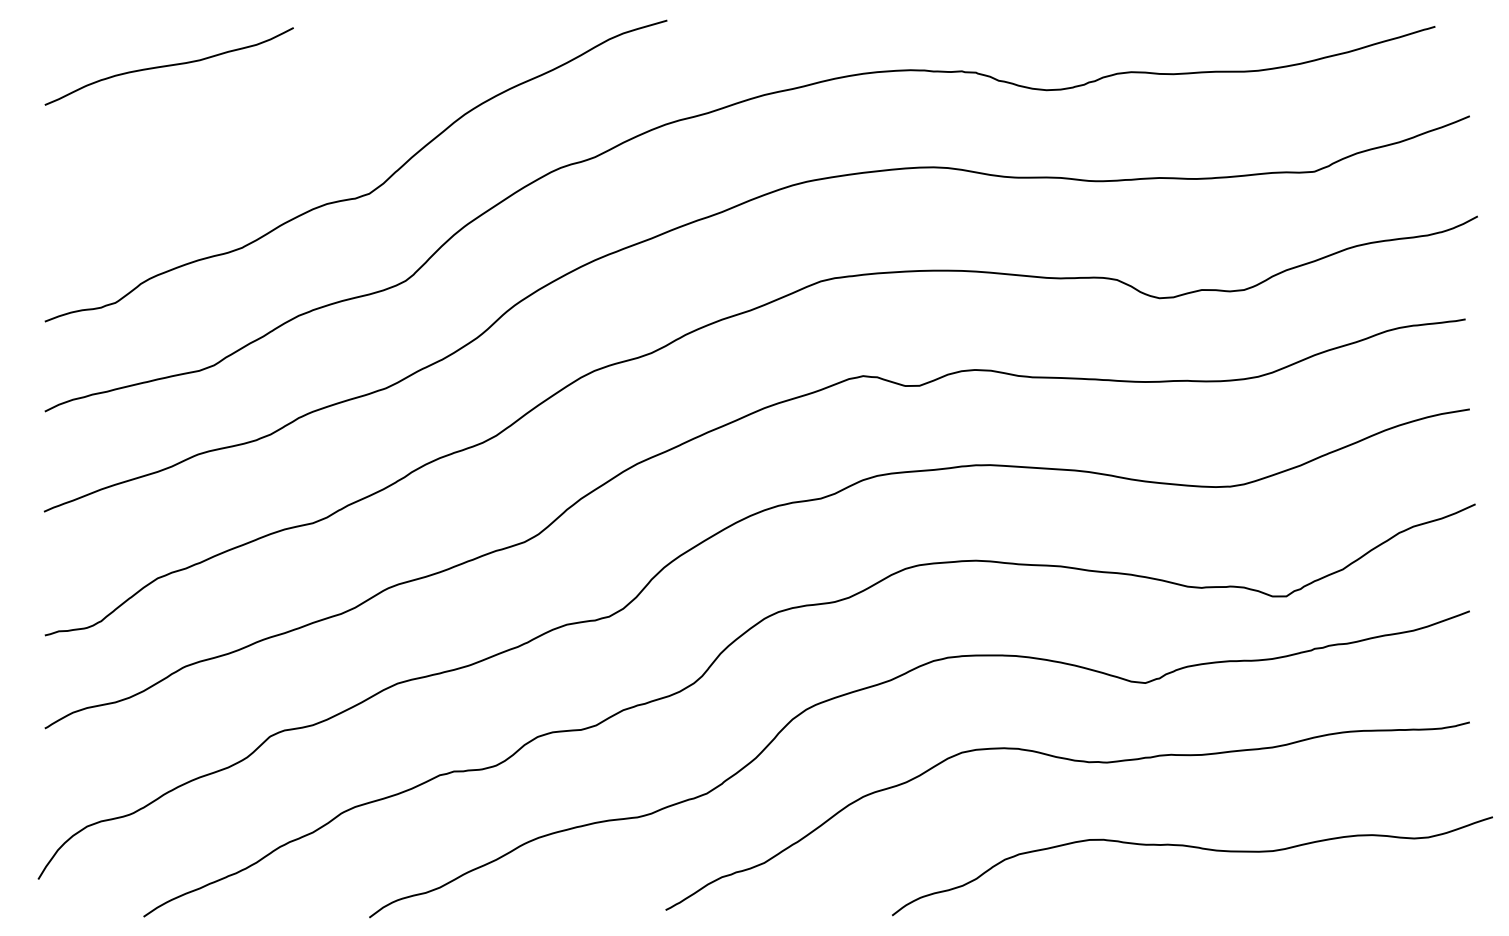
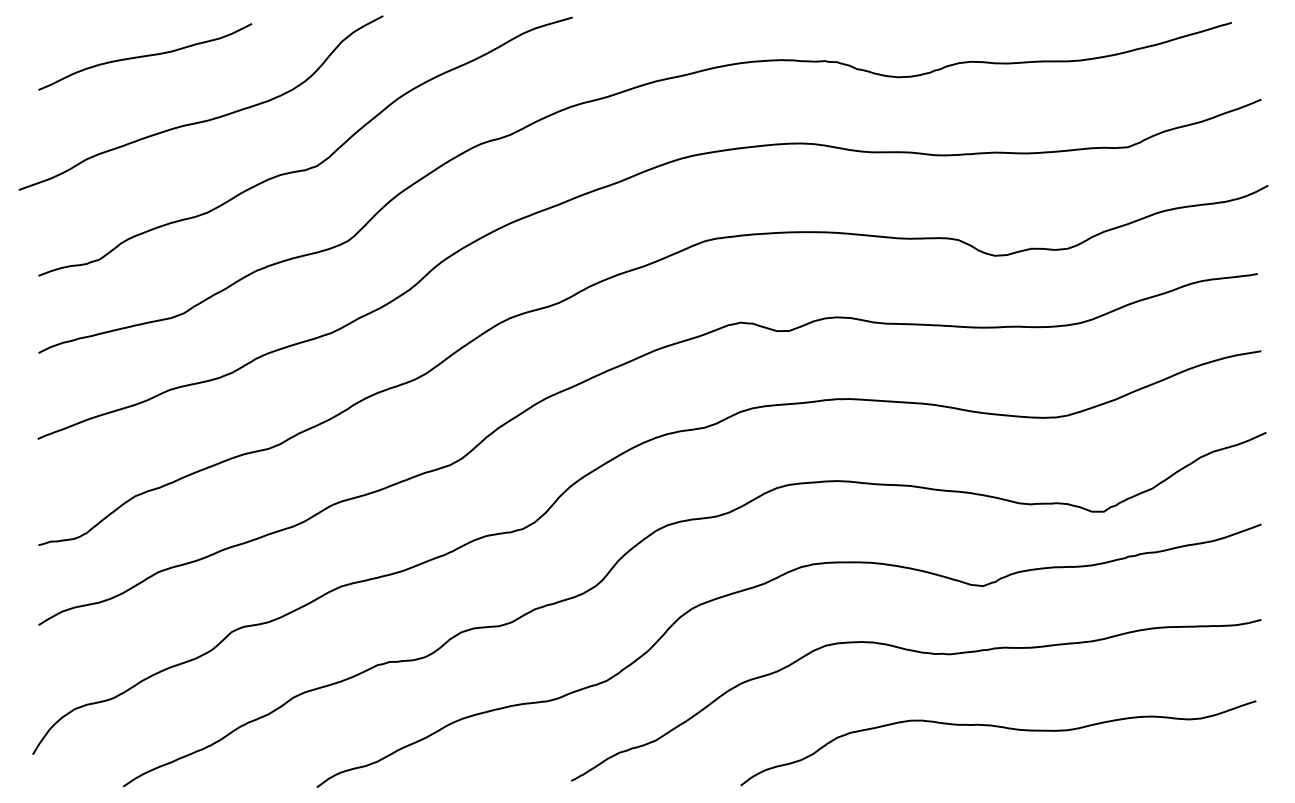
curve: (237, 140) -> (203, 120), added
curve: (1195, 848) -> (1001, 728), moved

